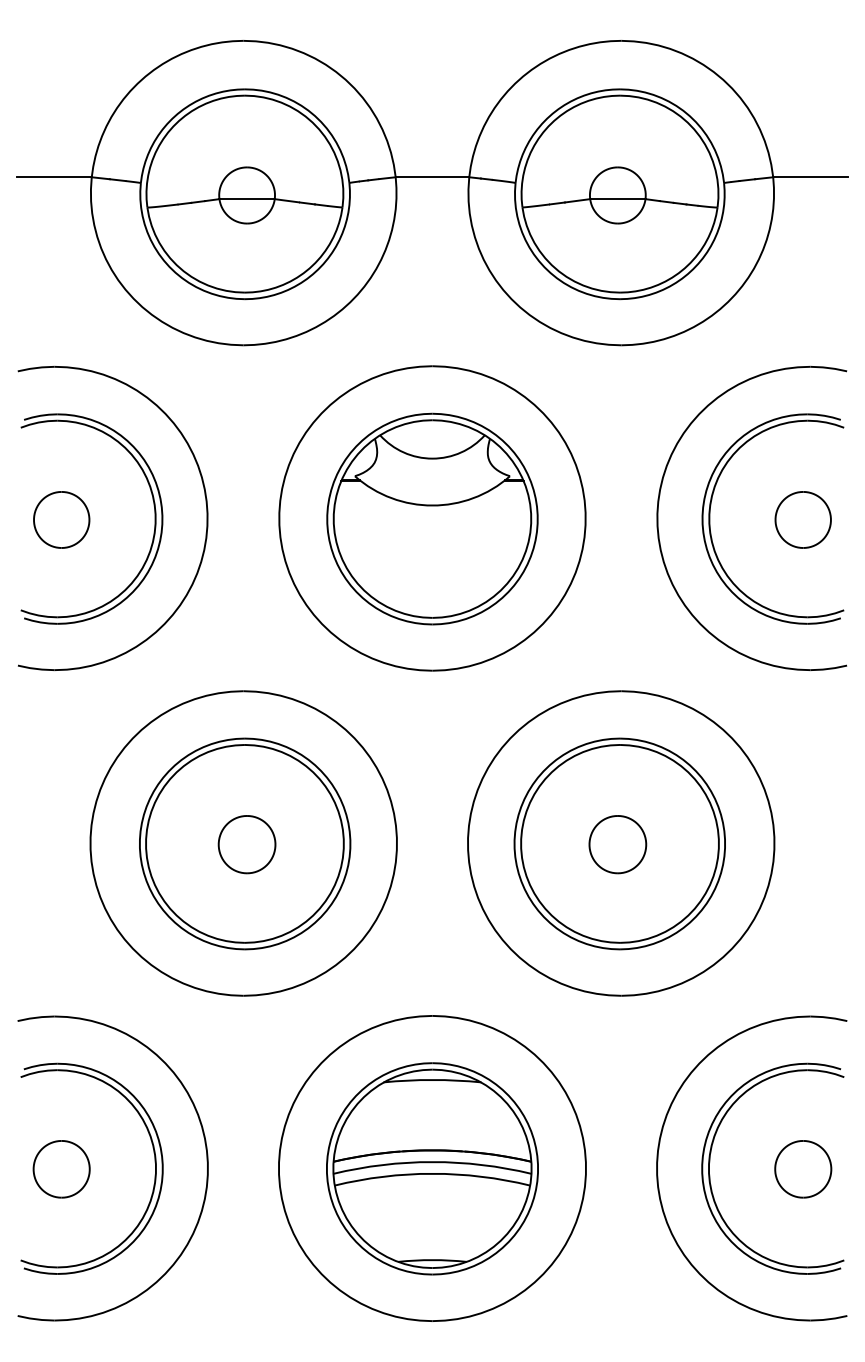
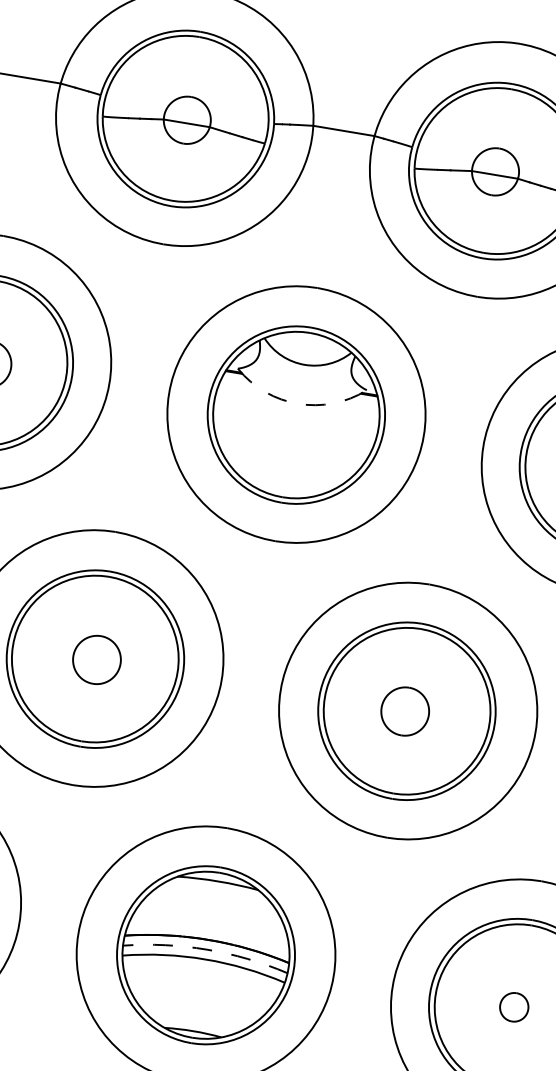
arc: (432, 505) -> (298, 403), solid -> dashed
arc: (432, 1162) -> (206, 950), solid -> dashed
part: (803, 1169) -> (514, 1007), size x0.6

